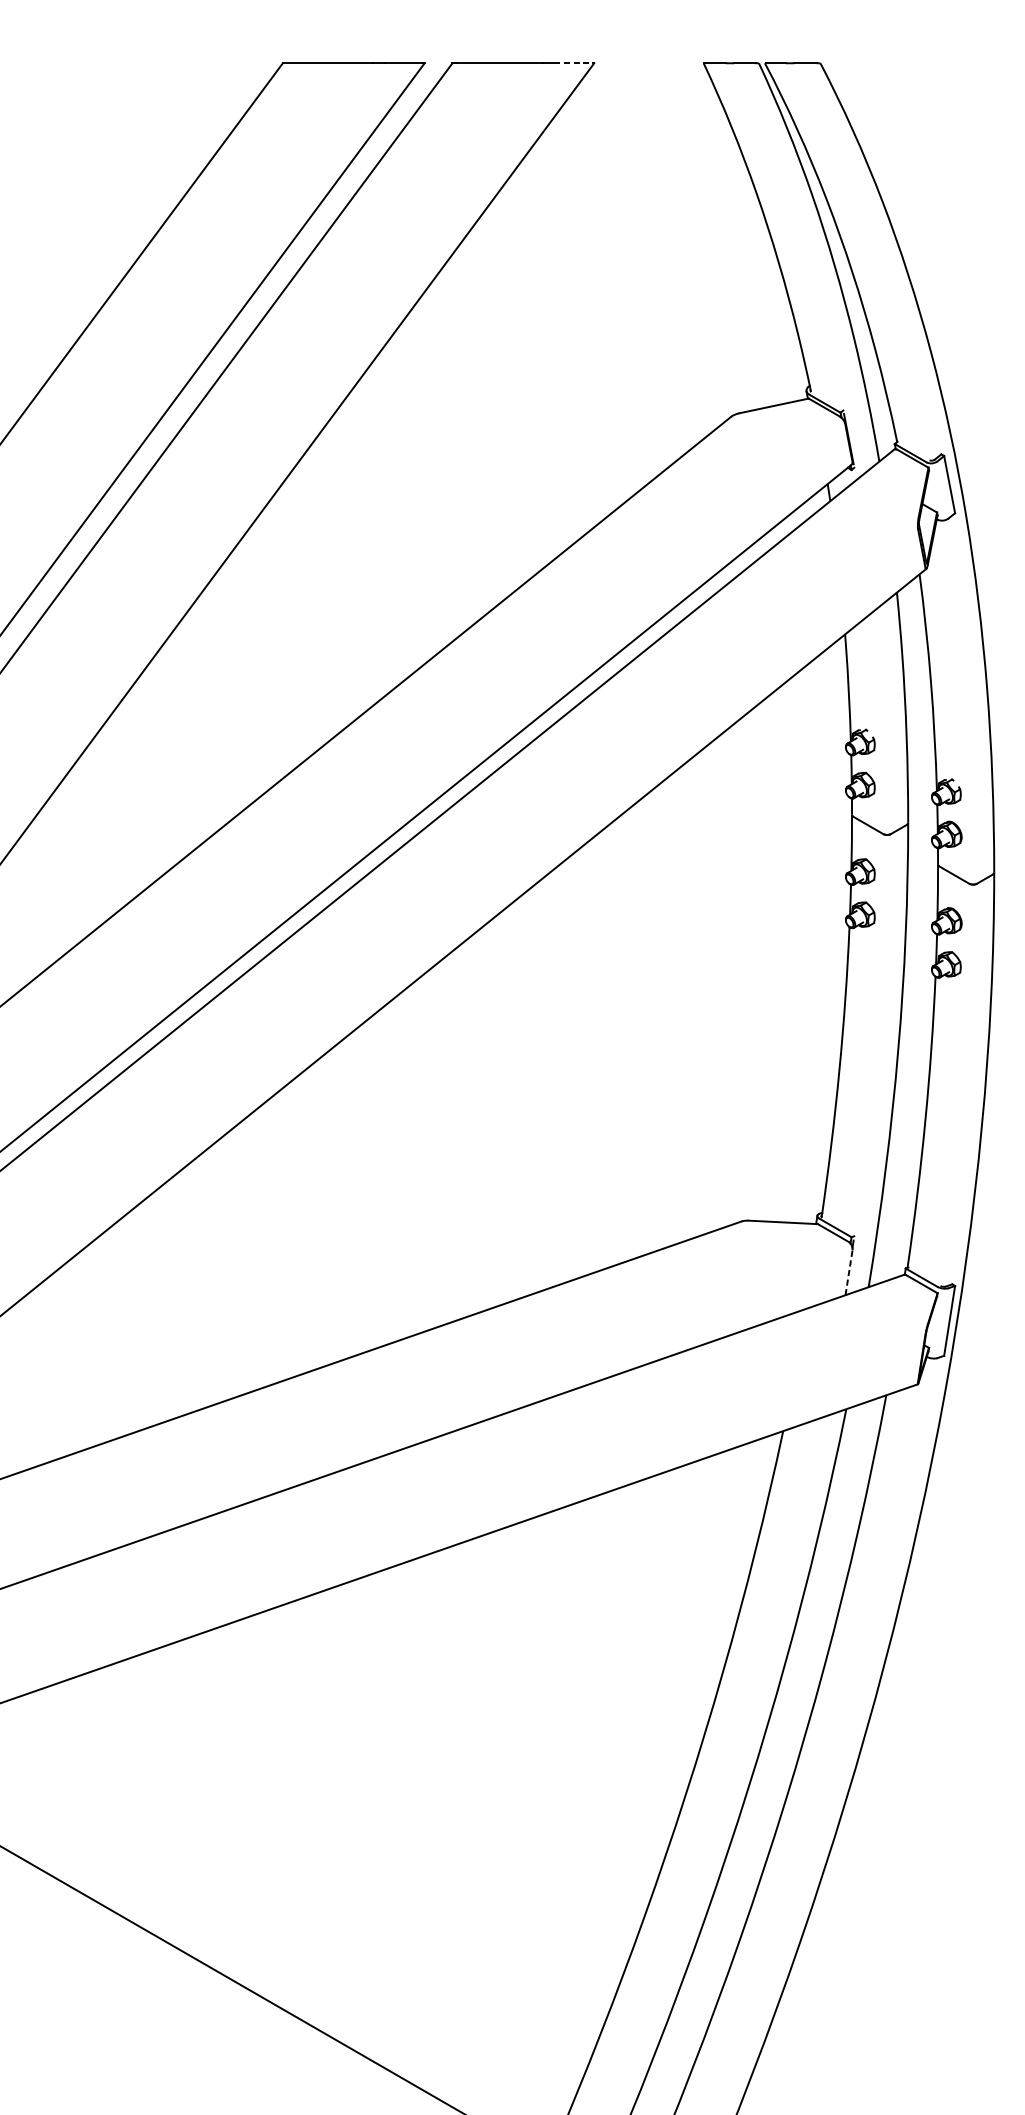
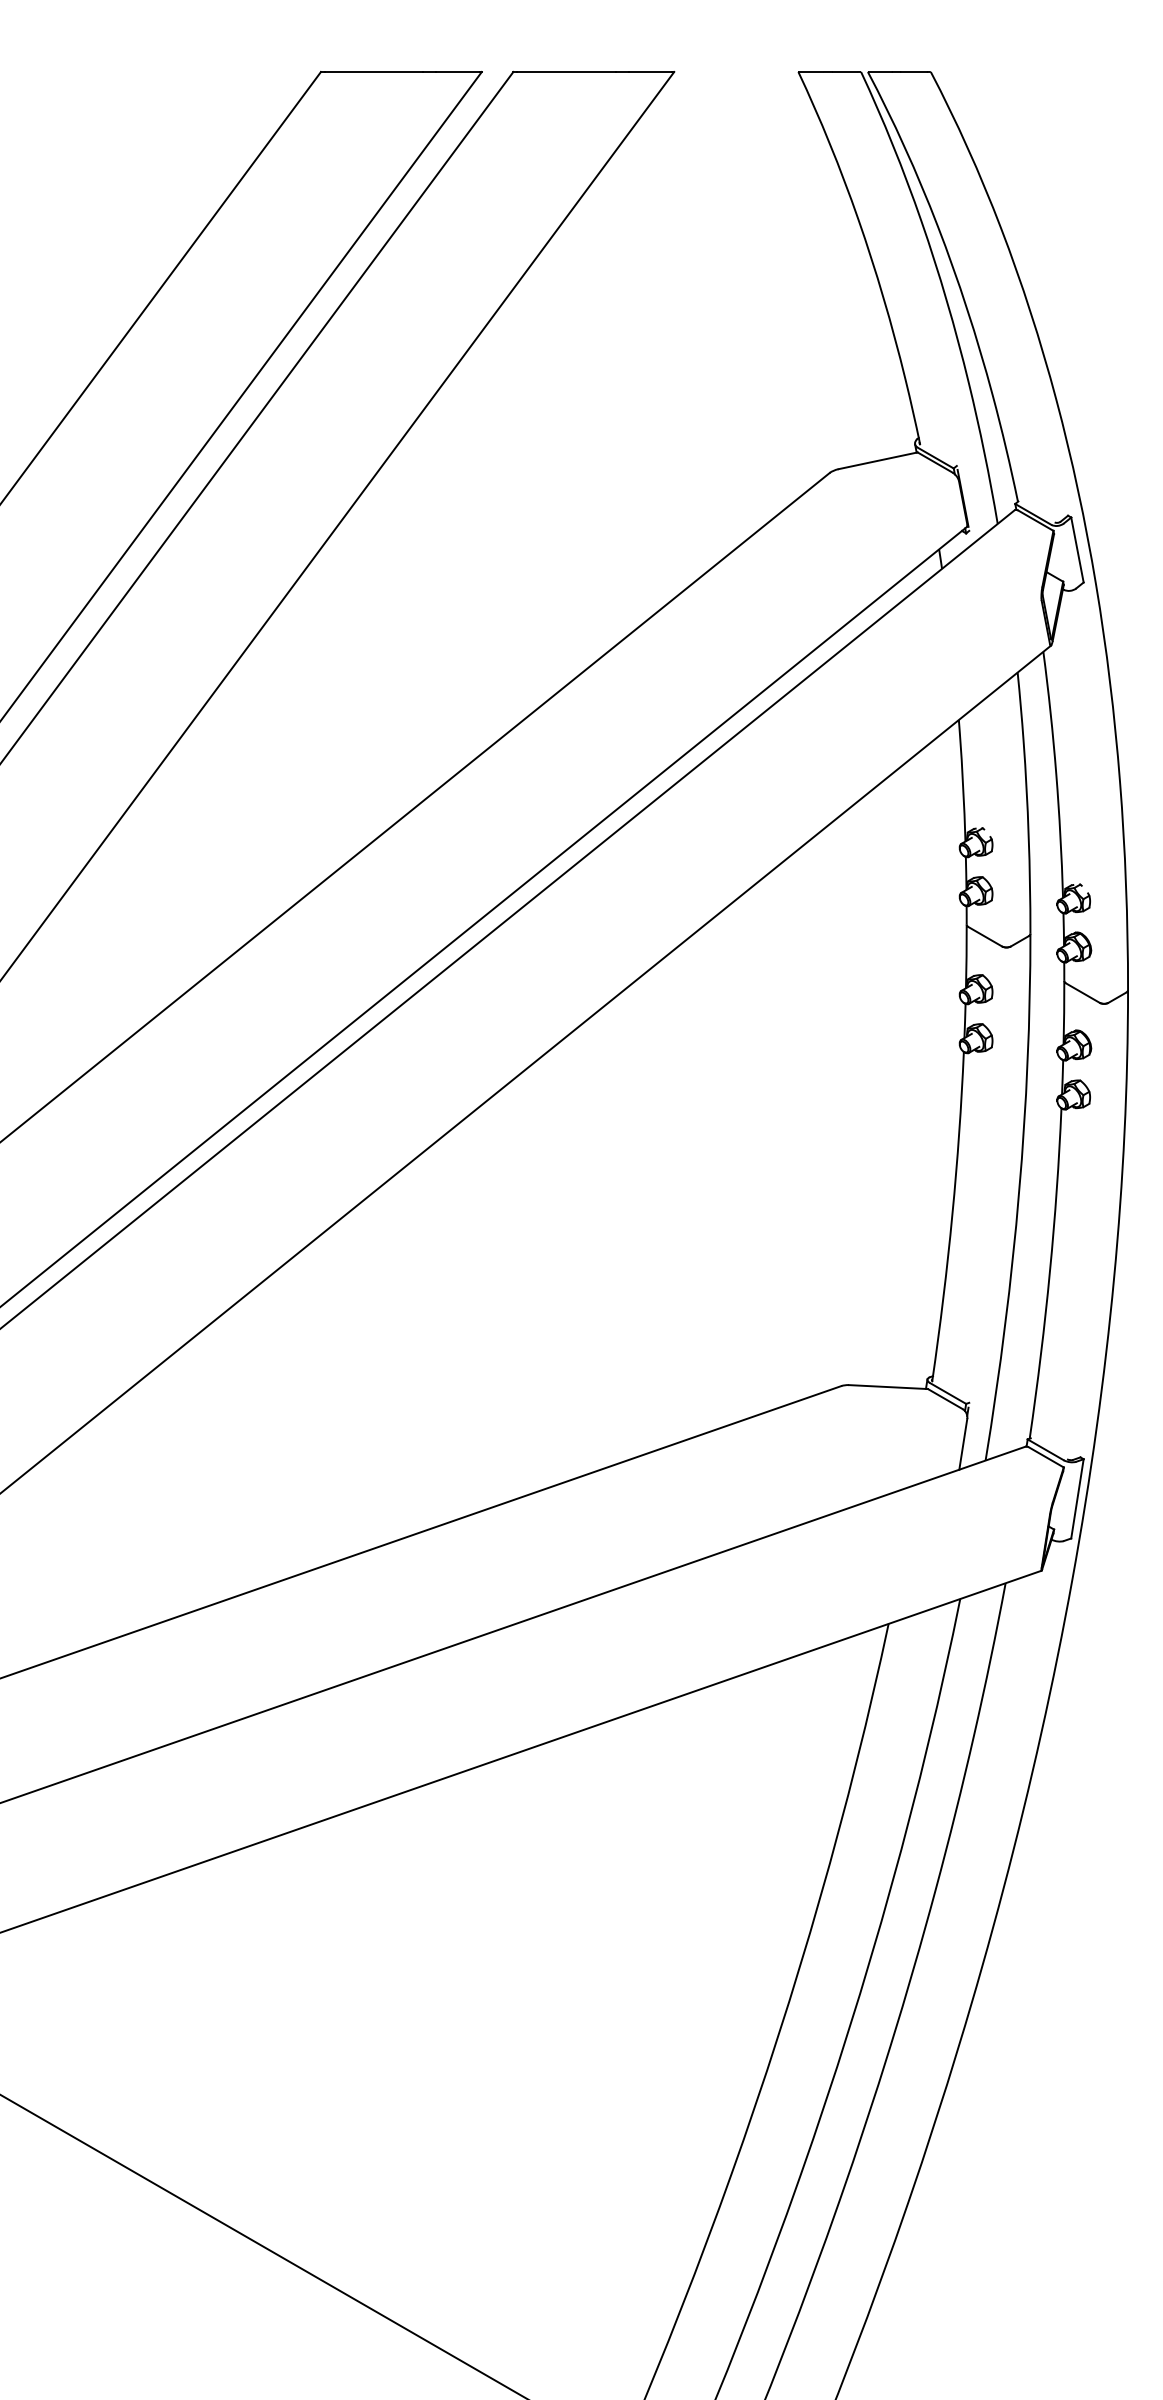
line: (573, 62) -> (650, 71), dashed -> solid
line: (849, 1273) -> (963, 1444), dashed -> solid

